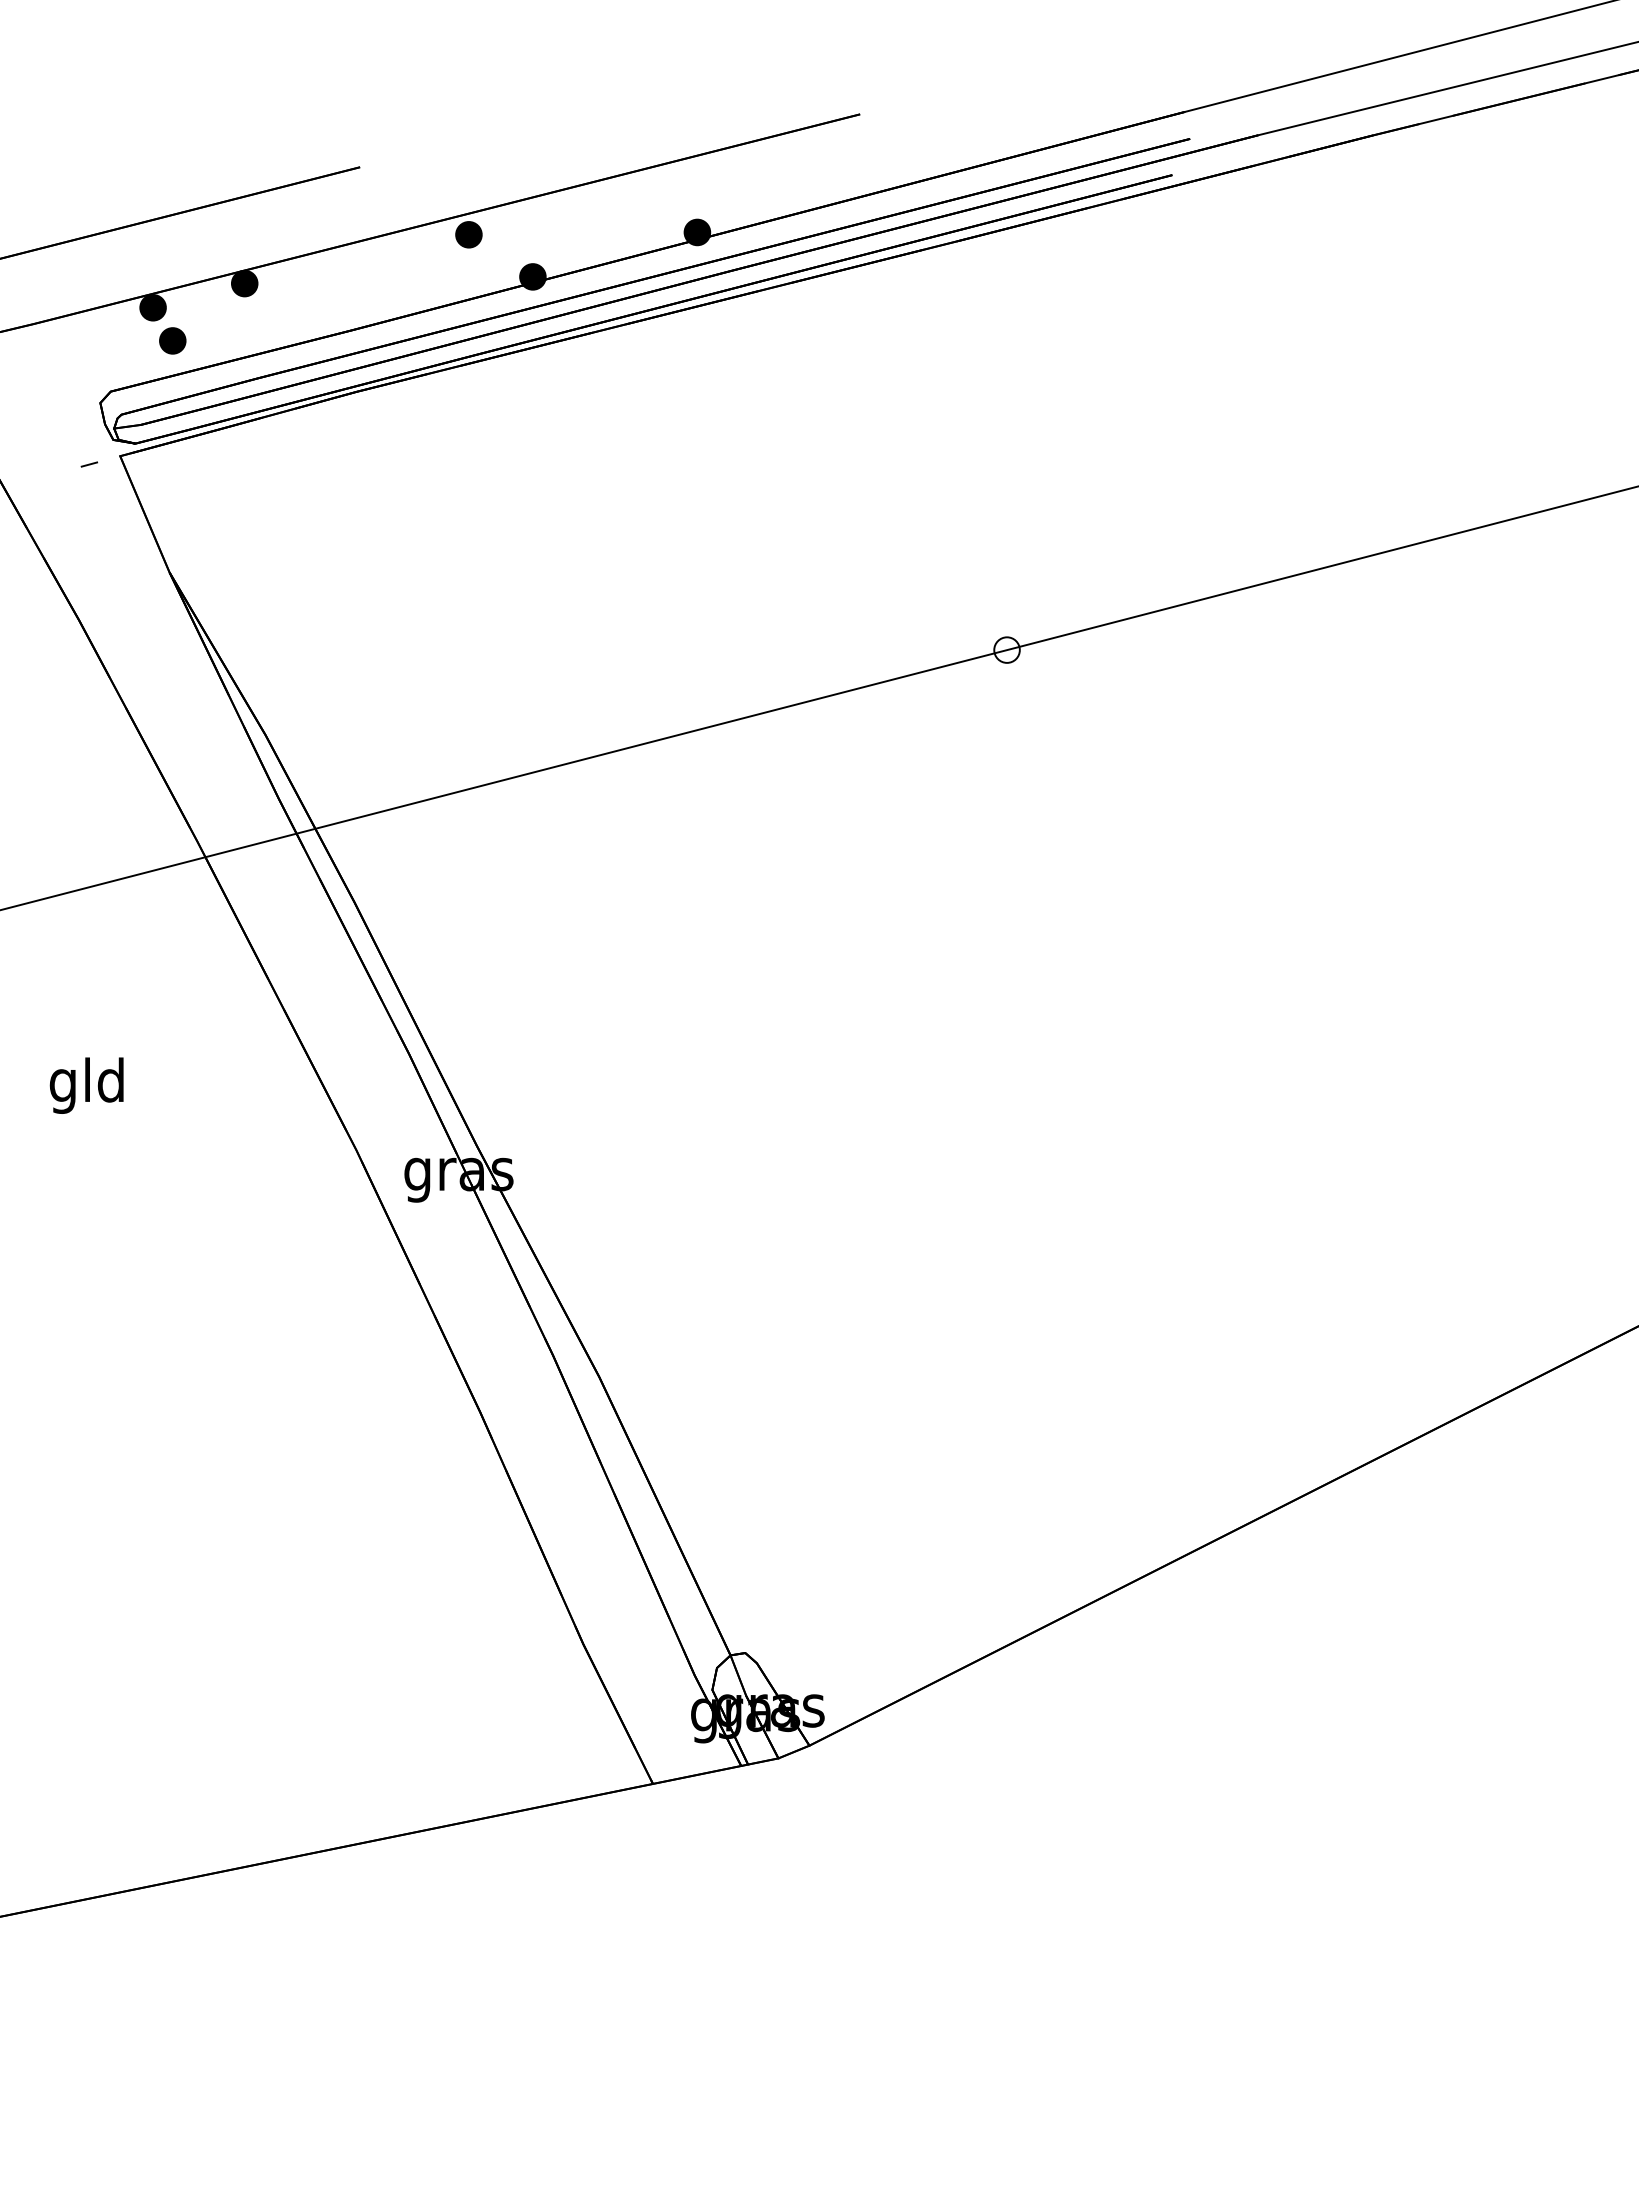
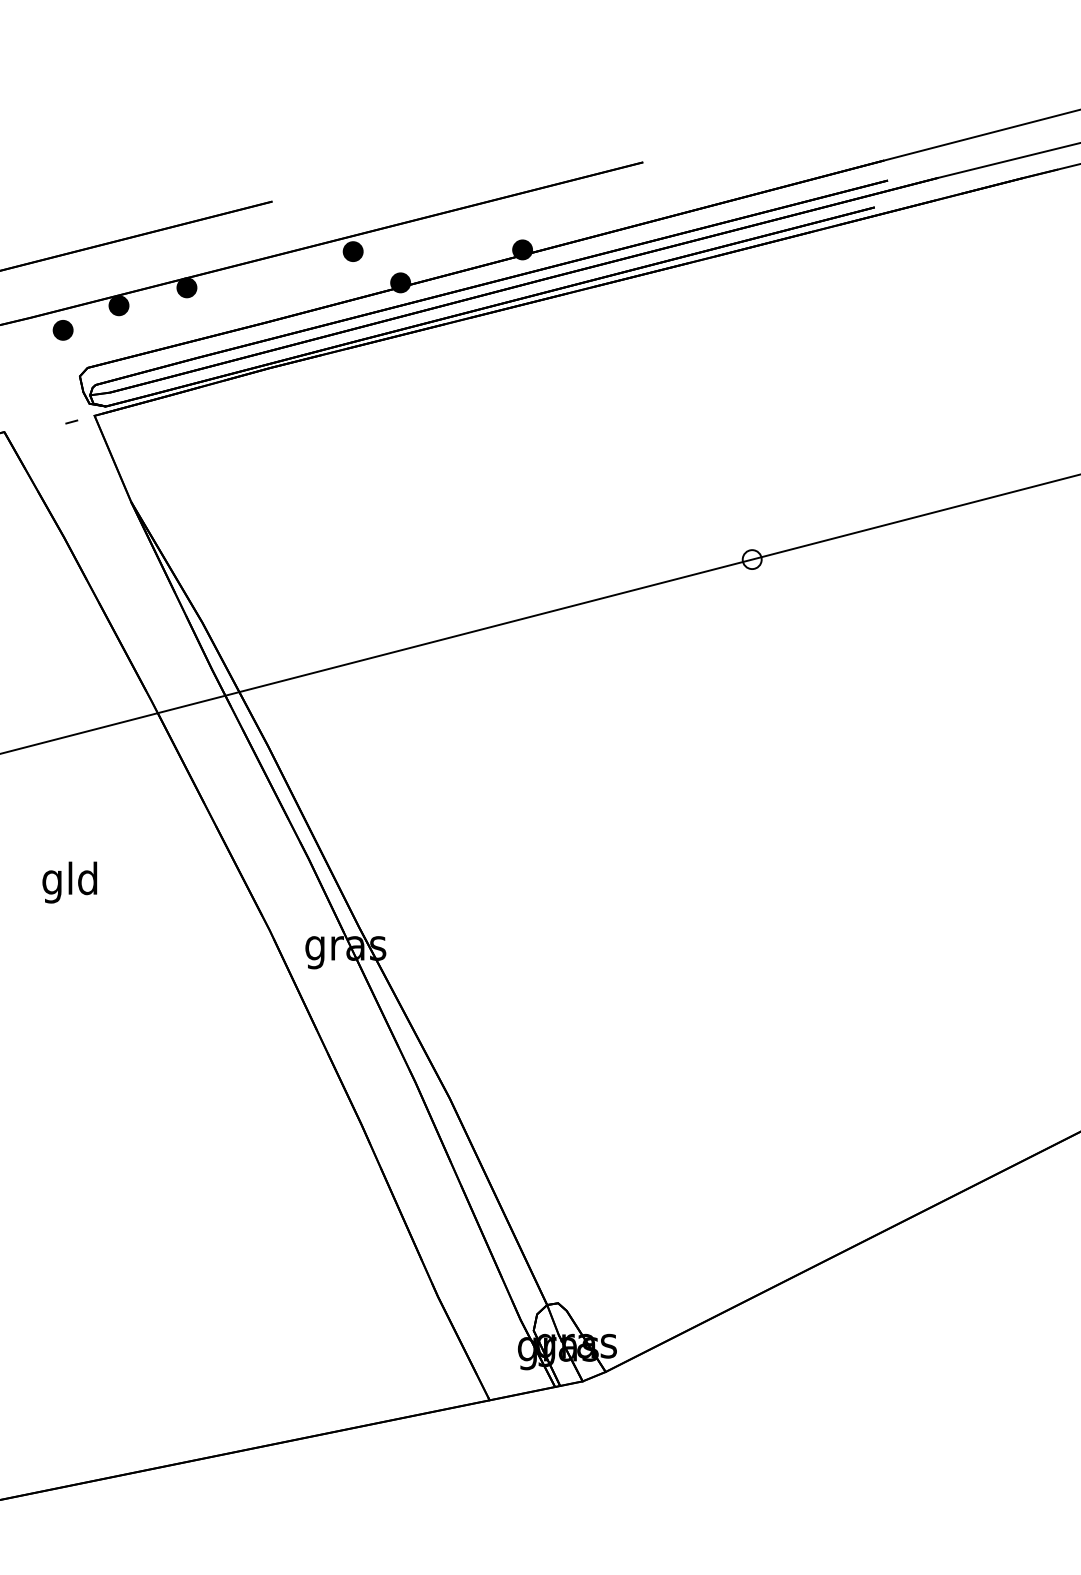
part: (172, 340) -> (62, 330), moved

